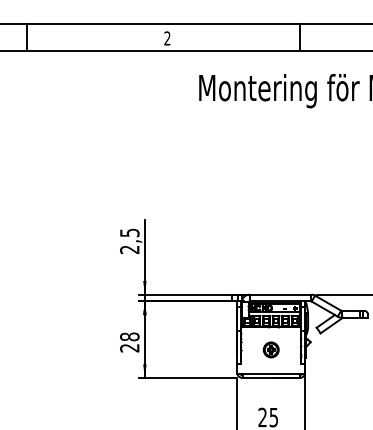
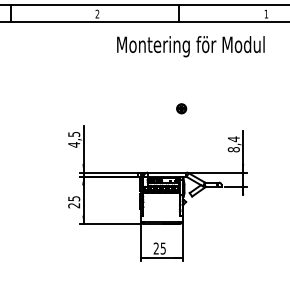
text: (130, 249) -> (74, 144), 2,5 -> 4,5
text: (130, 336) -> (74, 198), 28 -> 25
part: (270, 349) -> (181, 108), moved

